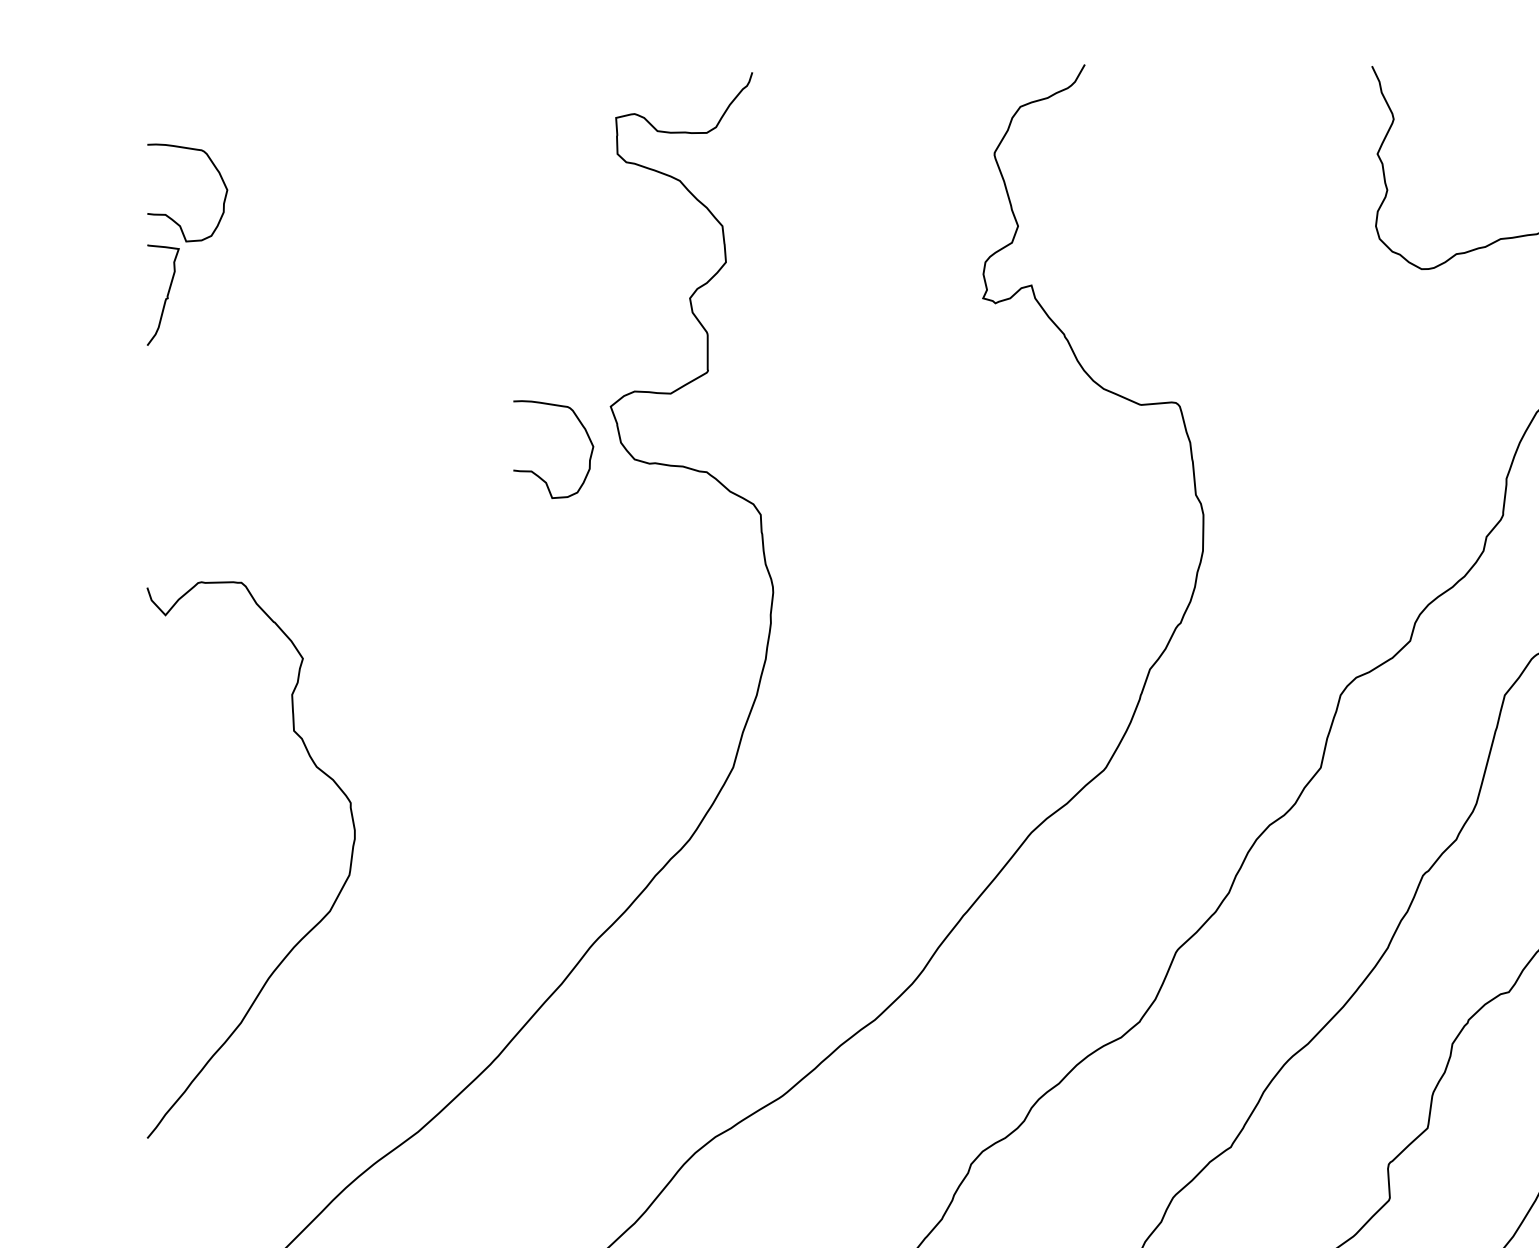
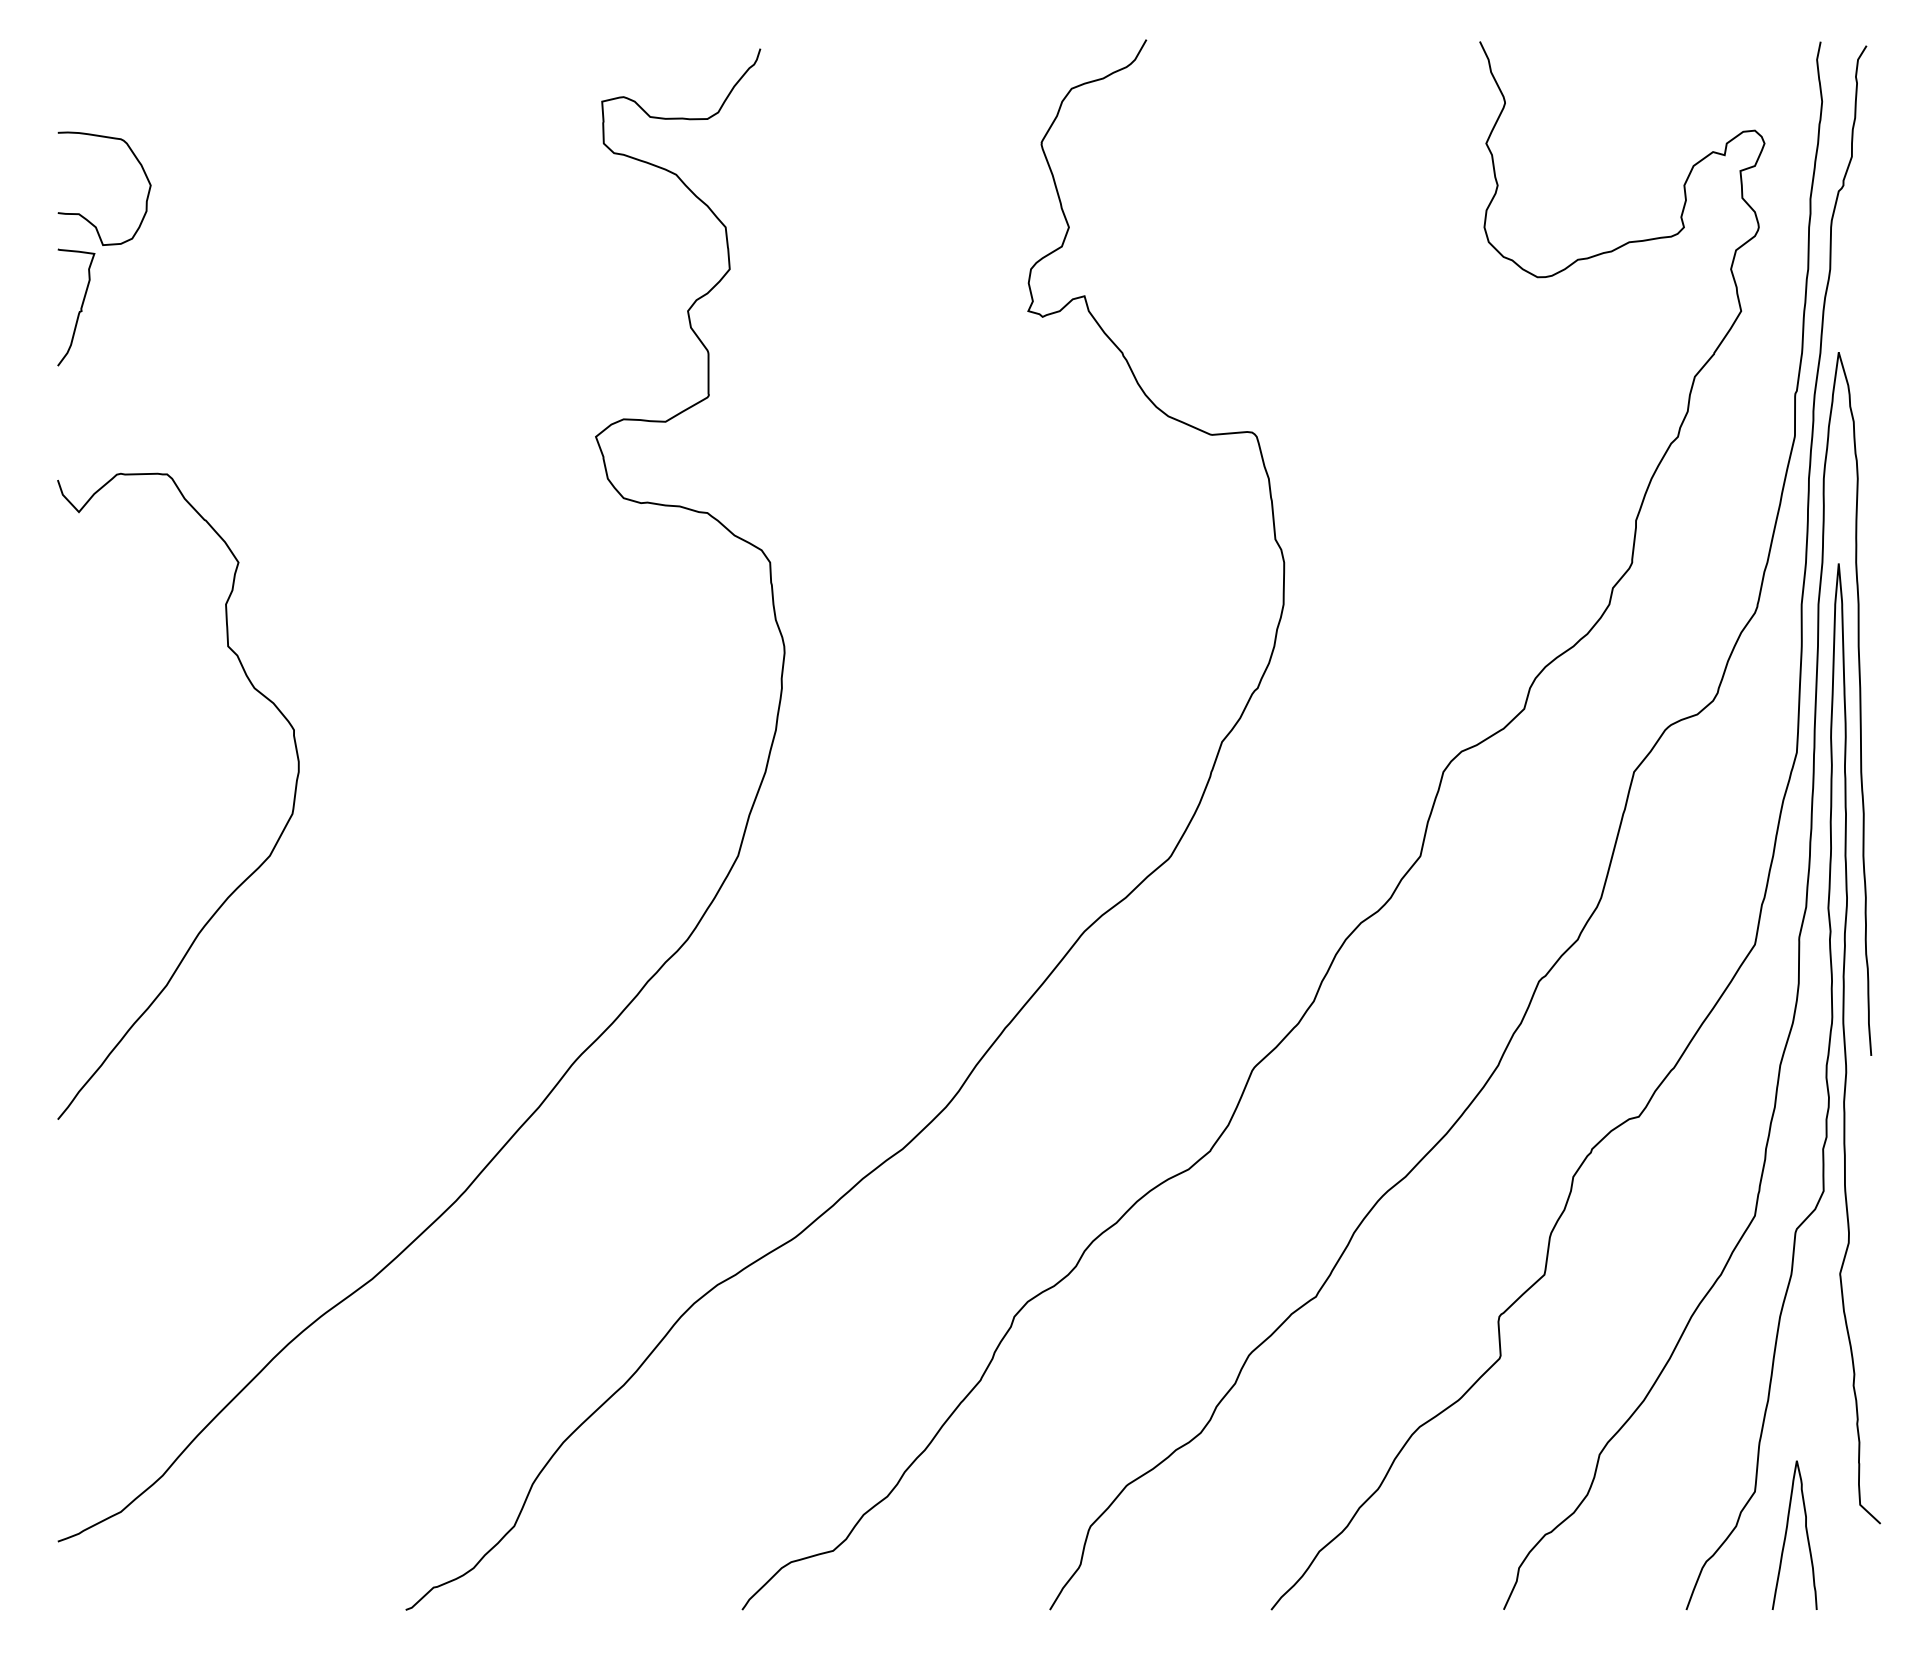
curve: (537, 474) -> (510, 515), removed
curve: (308, 930) -> (245, 878), moved

